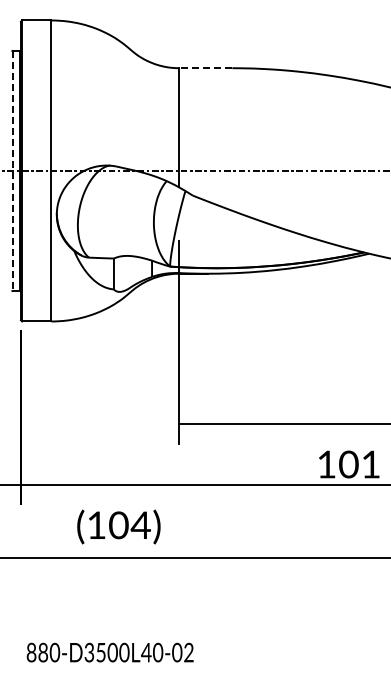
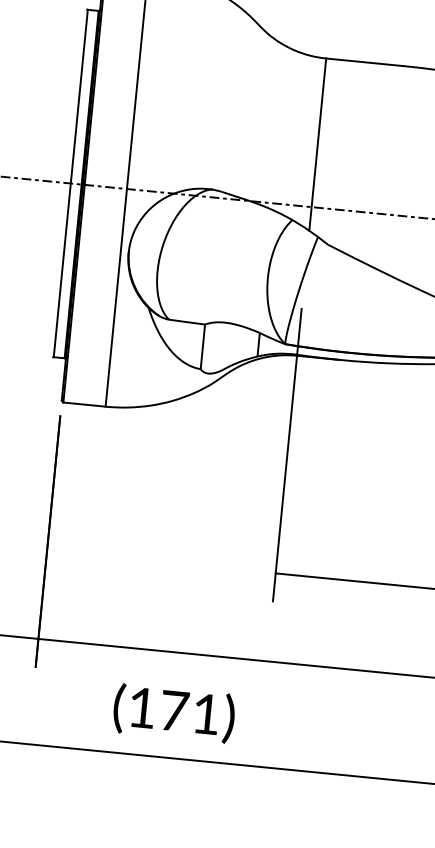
line: (205, 68) -> (364, 62), dashed -> solid
line: (12, 171) -> (70, 184), dashed -> solid
text: (129, 525) -> (189, 712), (104) -> (171)

